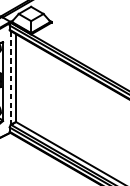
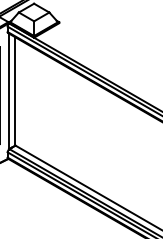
line: (11, 78) -> (9, 91), dashed -> solid

